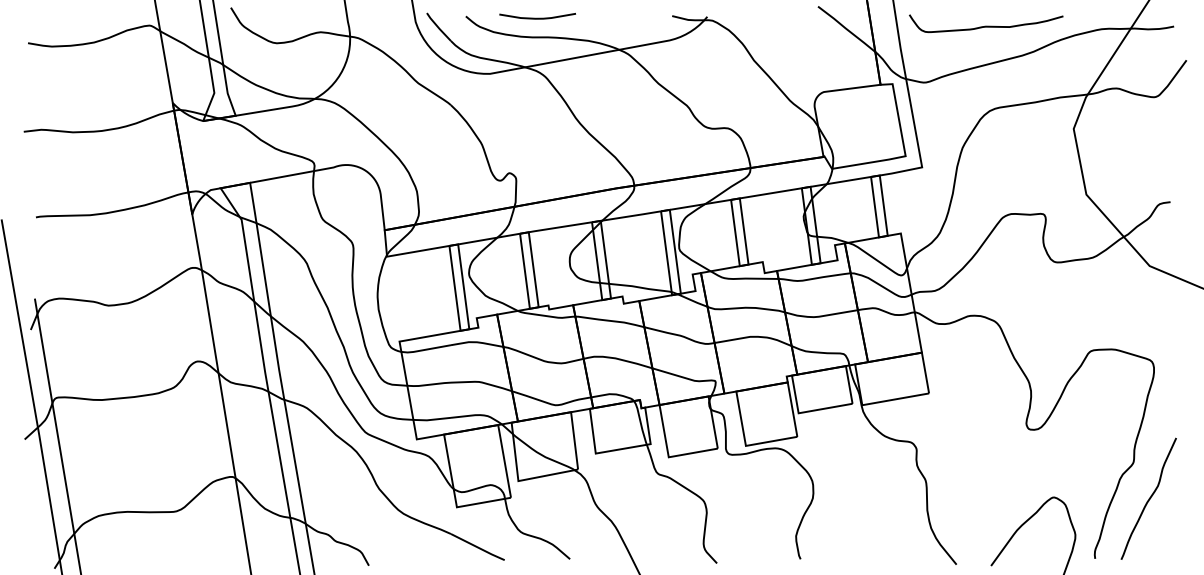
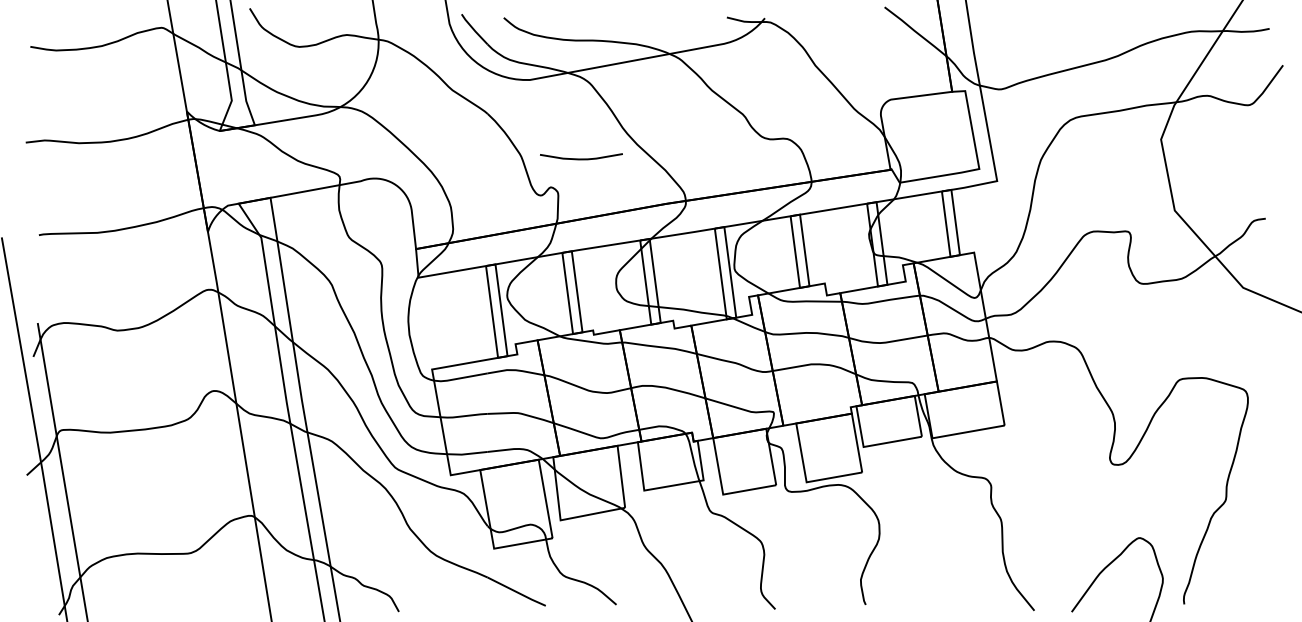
curve: (537, 17) -> (581, 158), moved
curve: (986, 26) -> (1066, 28), removed
curve: (1149, 498) -> (1242, 539), removed

